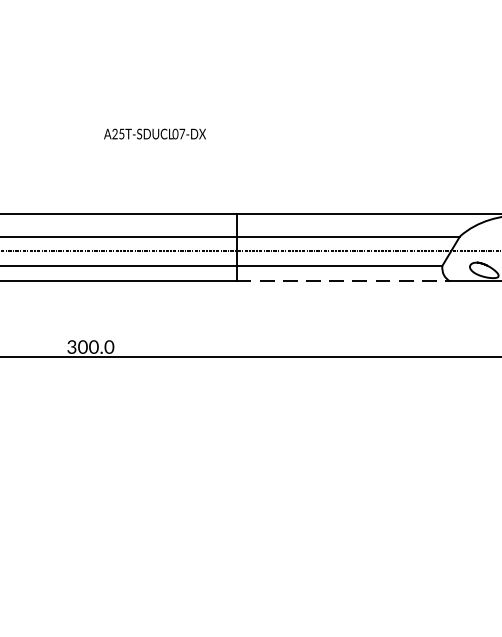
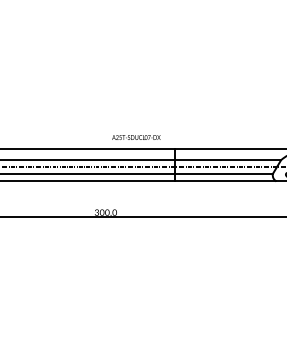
text: (155, 134) -> (136, 137), moved
line: (342, 281) -> (225, 181), dashed -> solid

